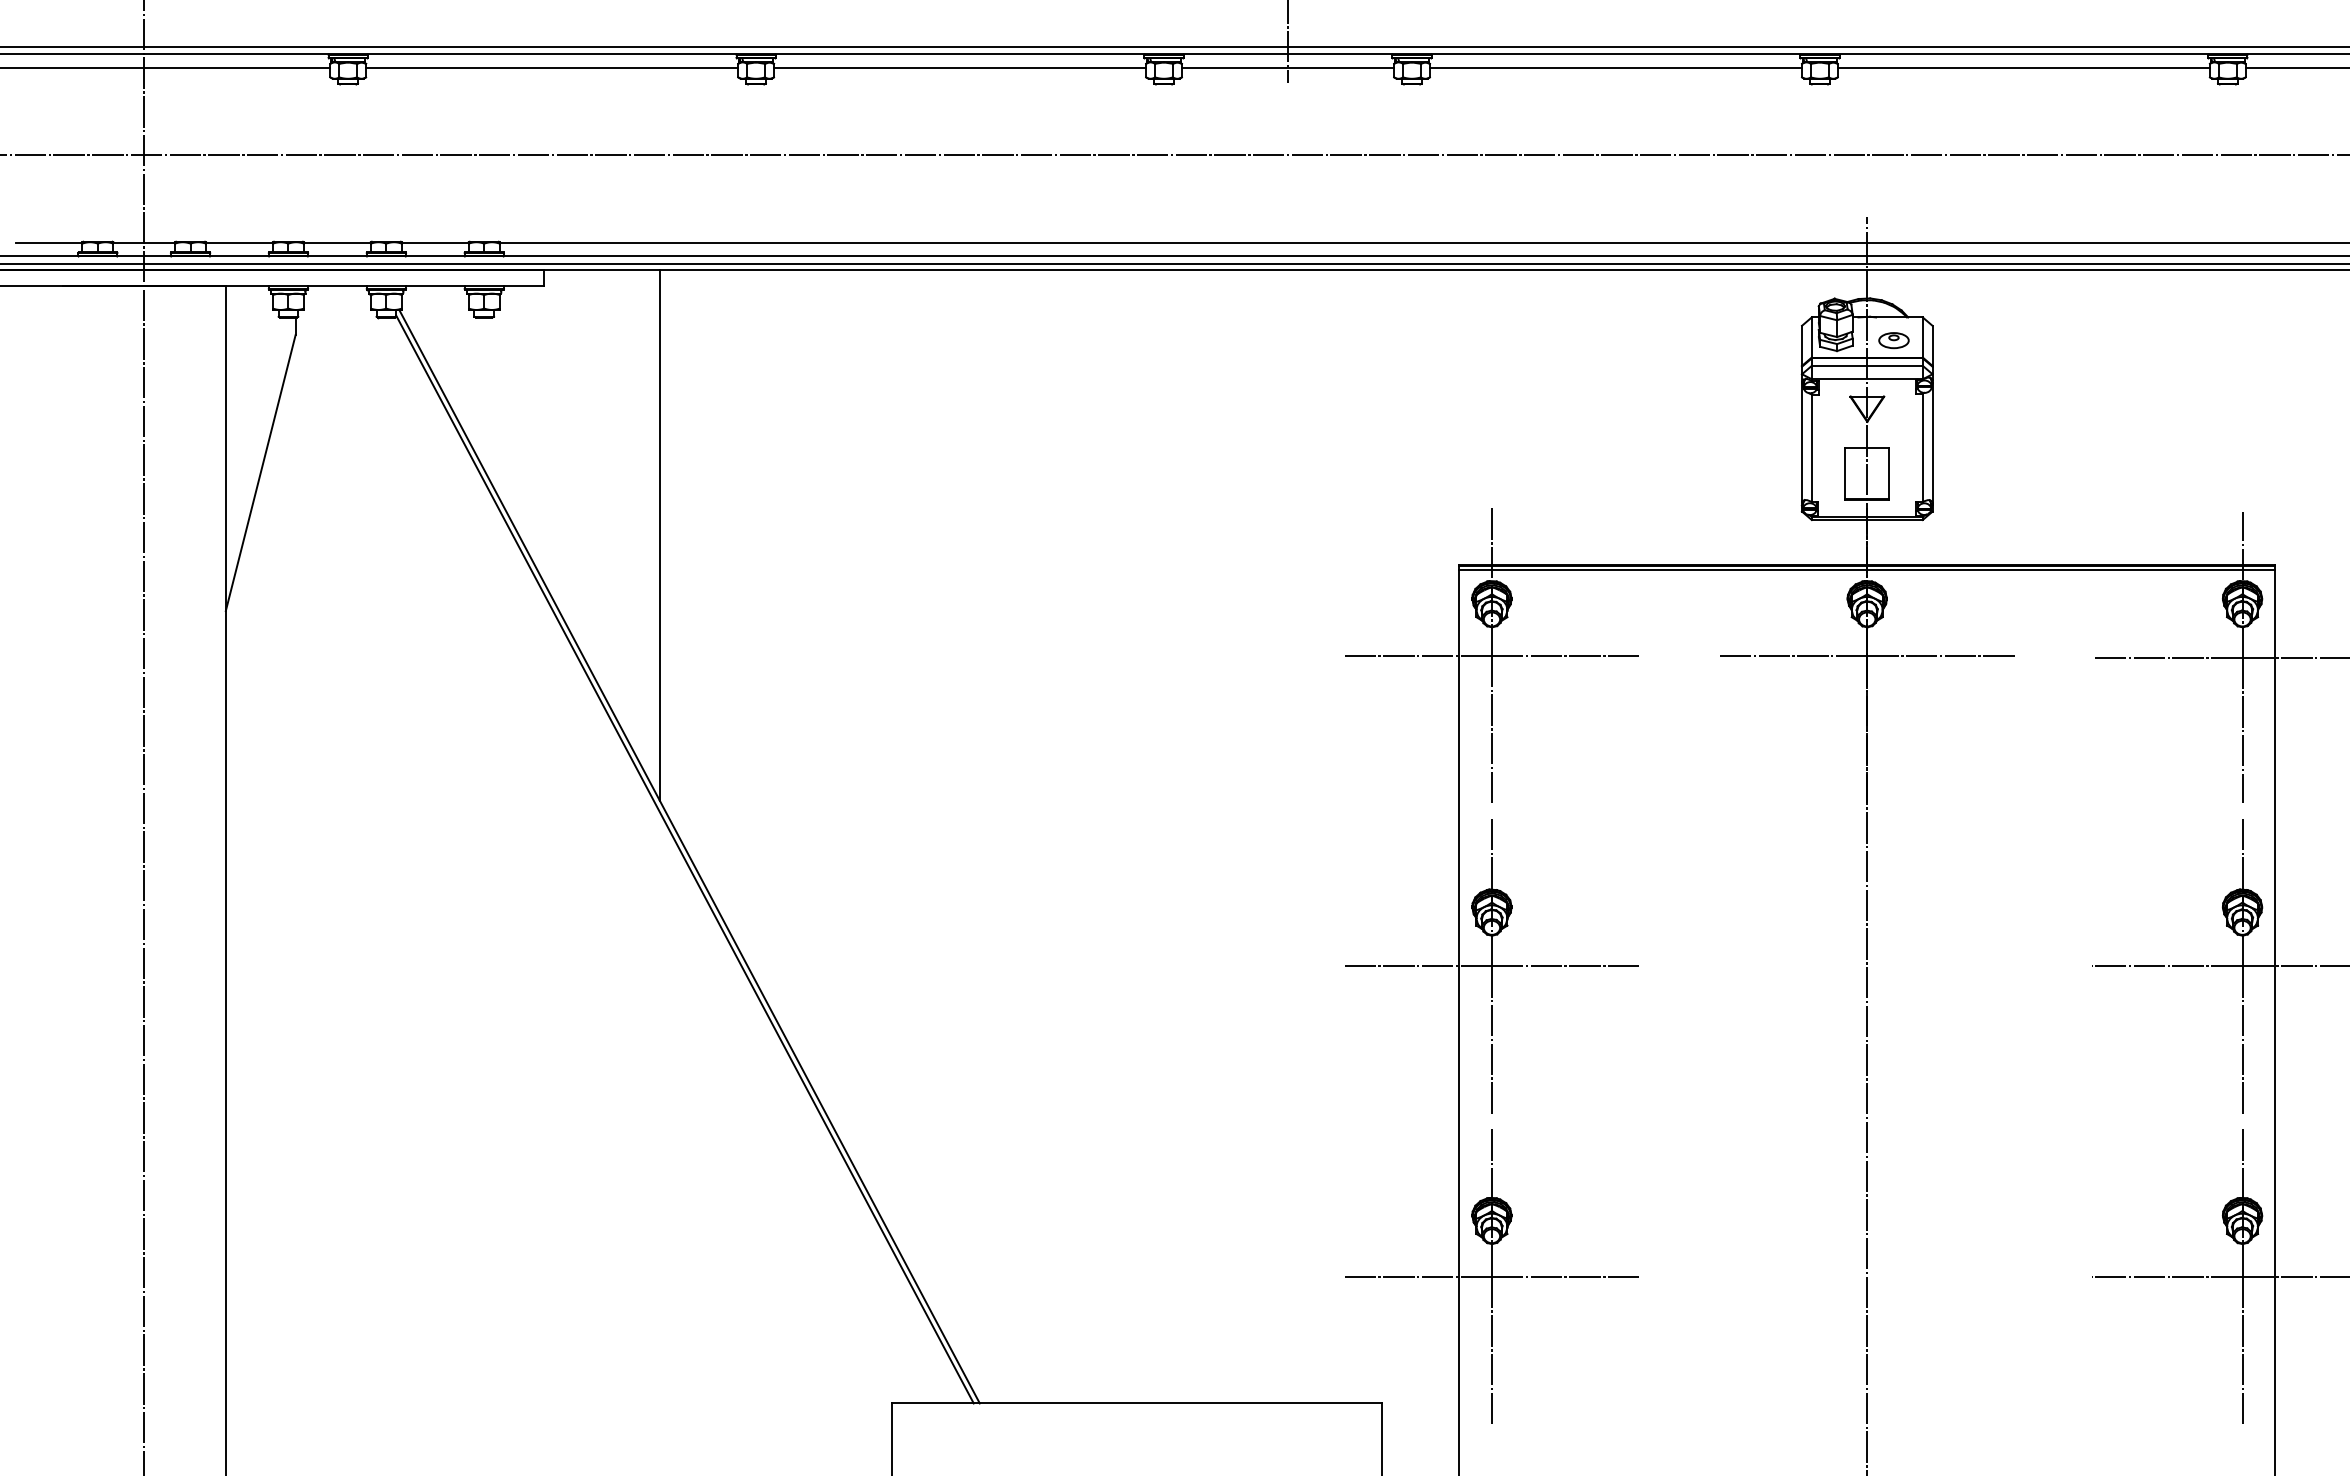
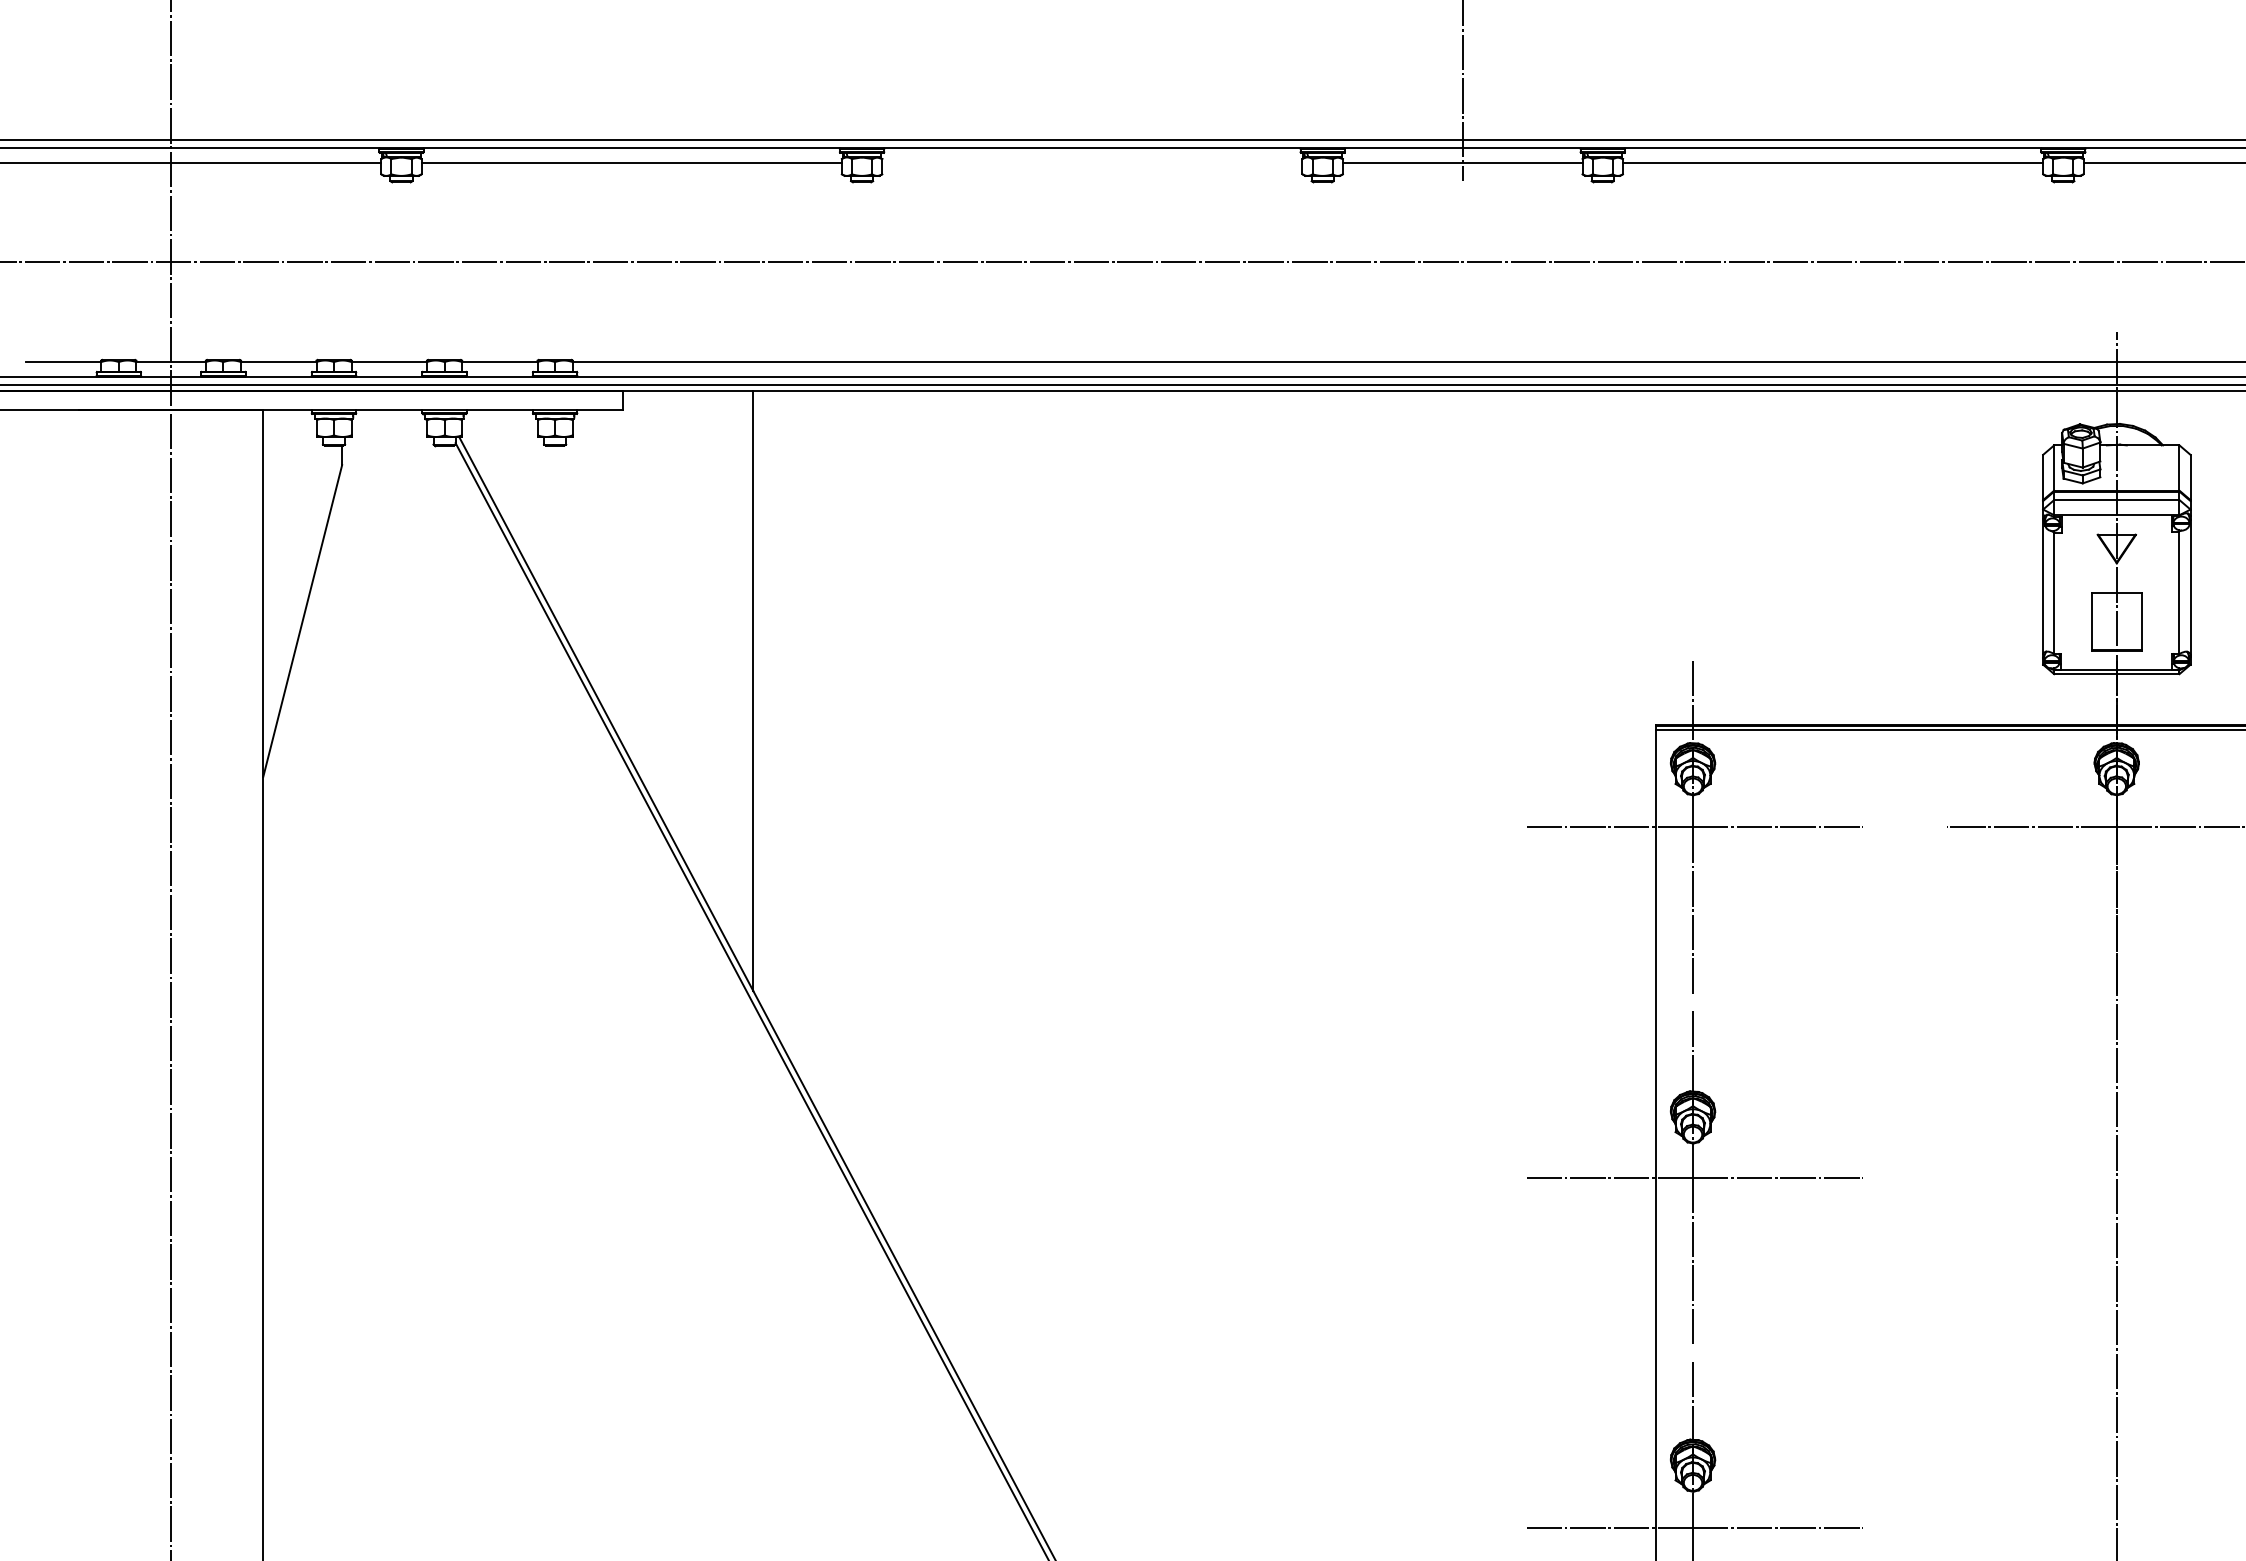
line: (960, 67) -> (1092, 163), removed
part: (1893, 340) -> (2146, 471), removed

